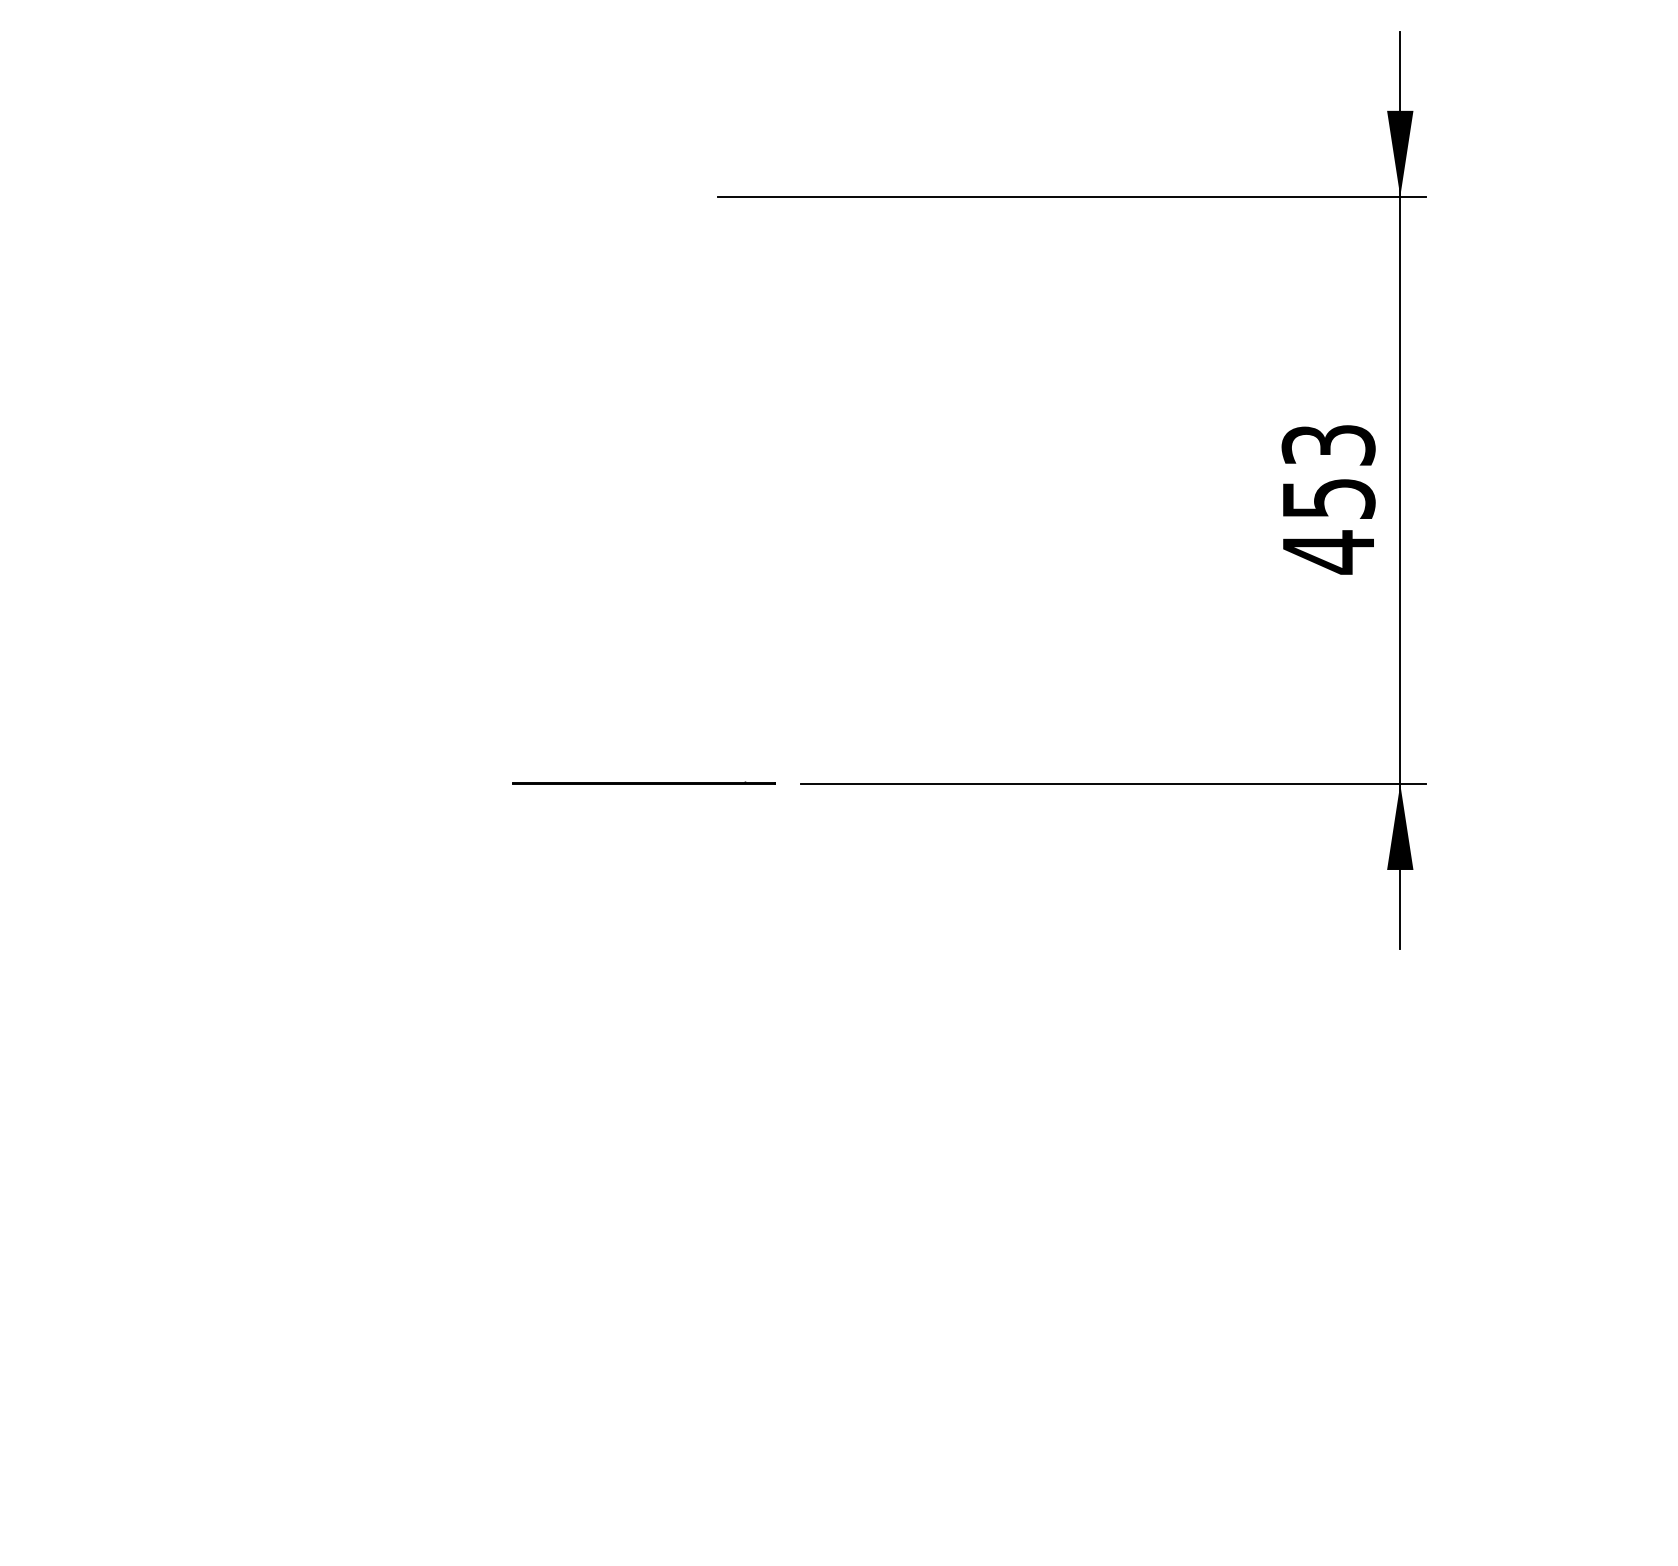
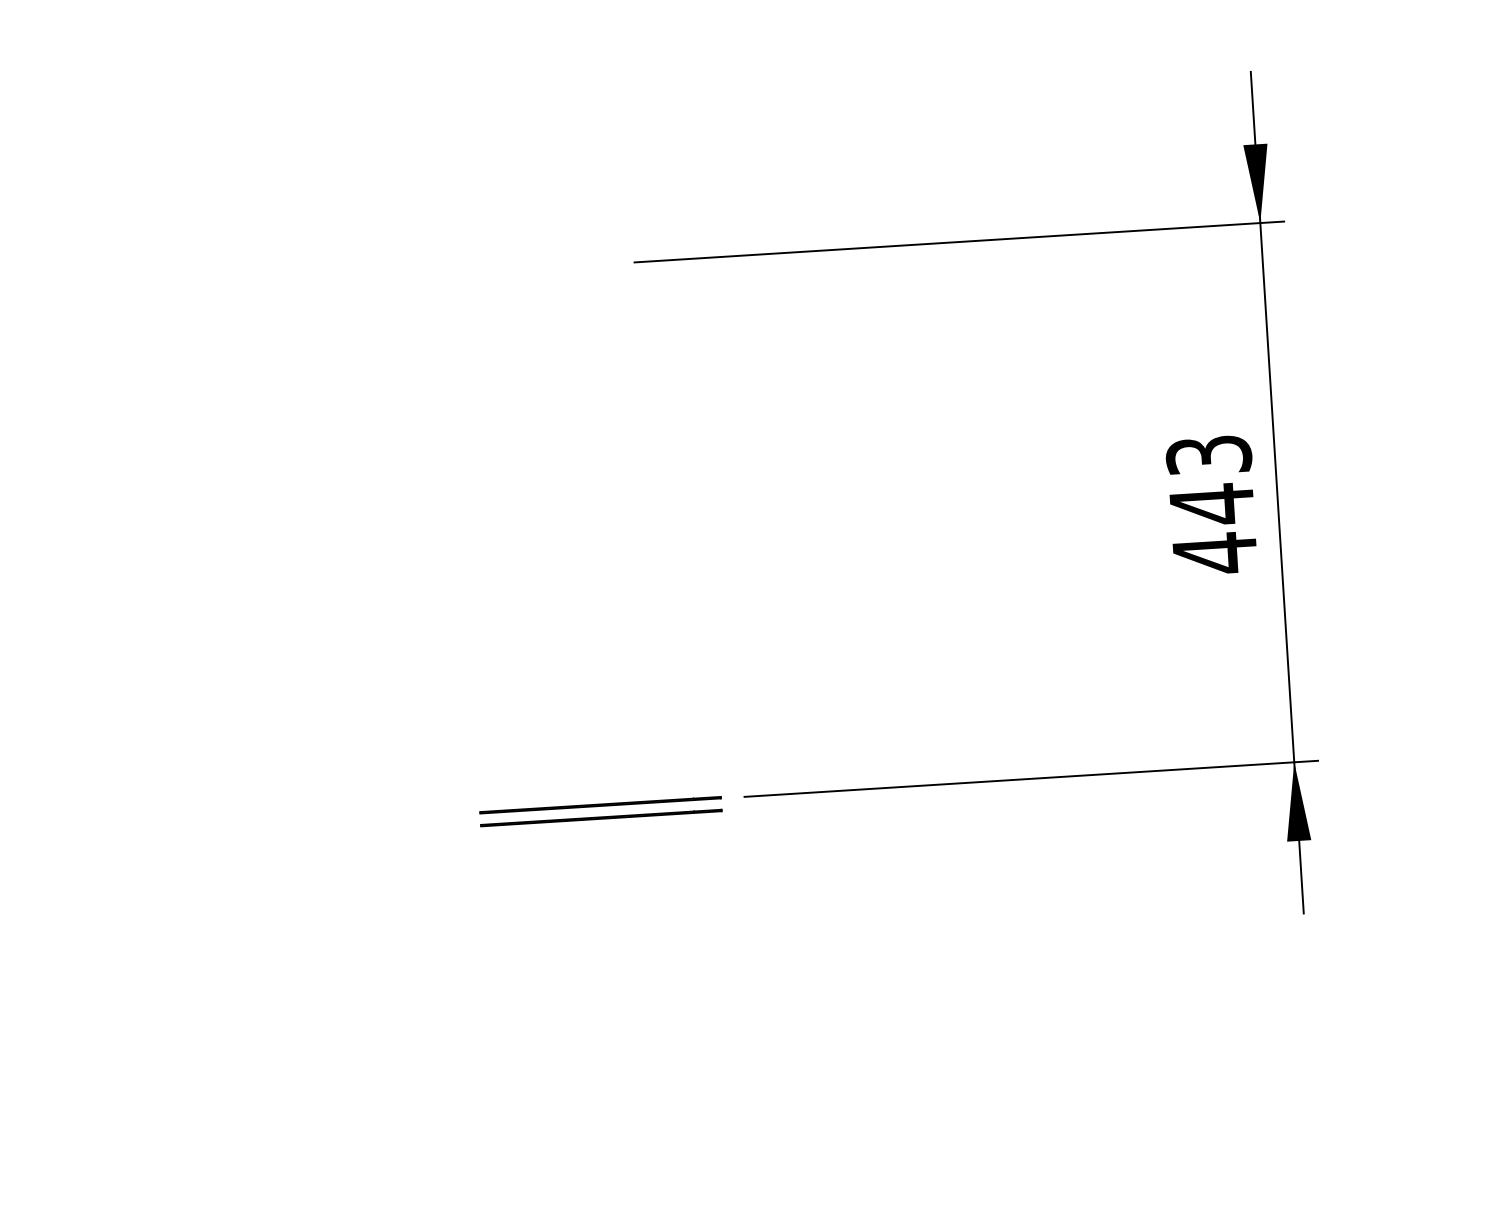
text: (1329, 498) -> (1212, 504), 453 -> 443
line: (643, 796) -> (600, 817), added

